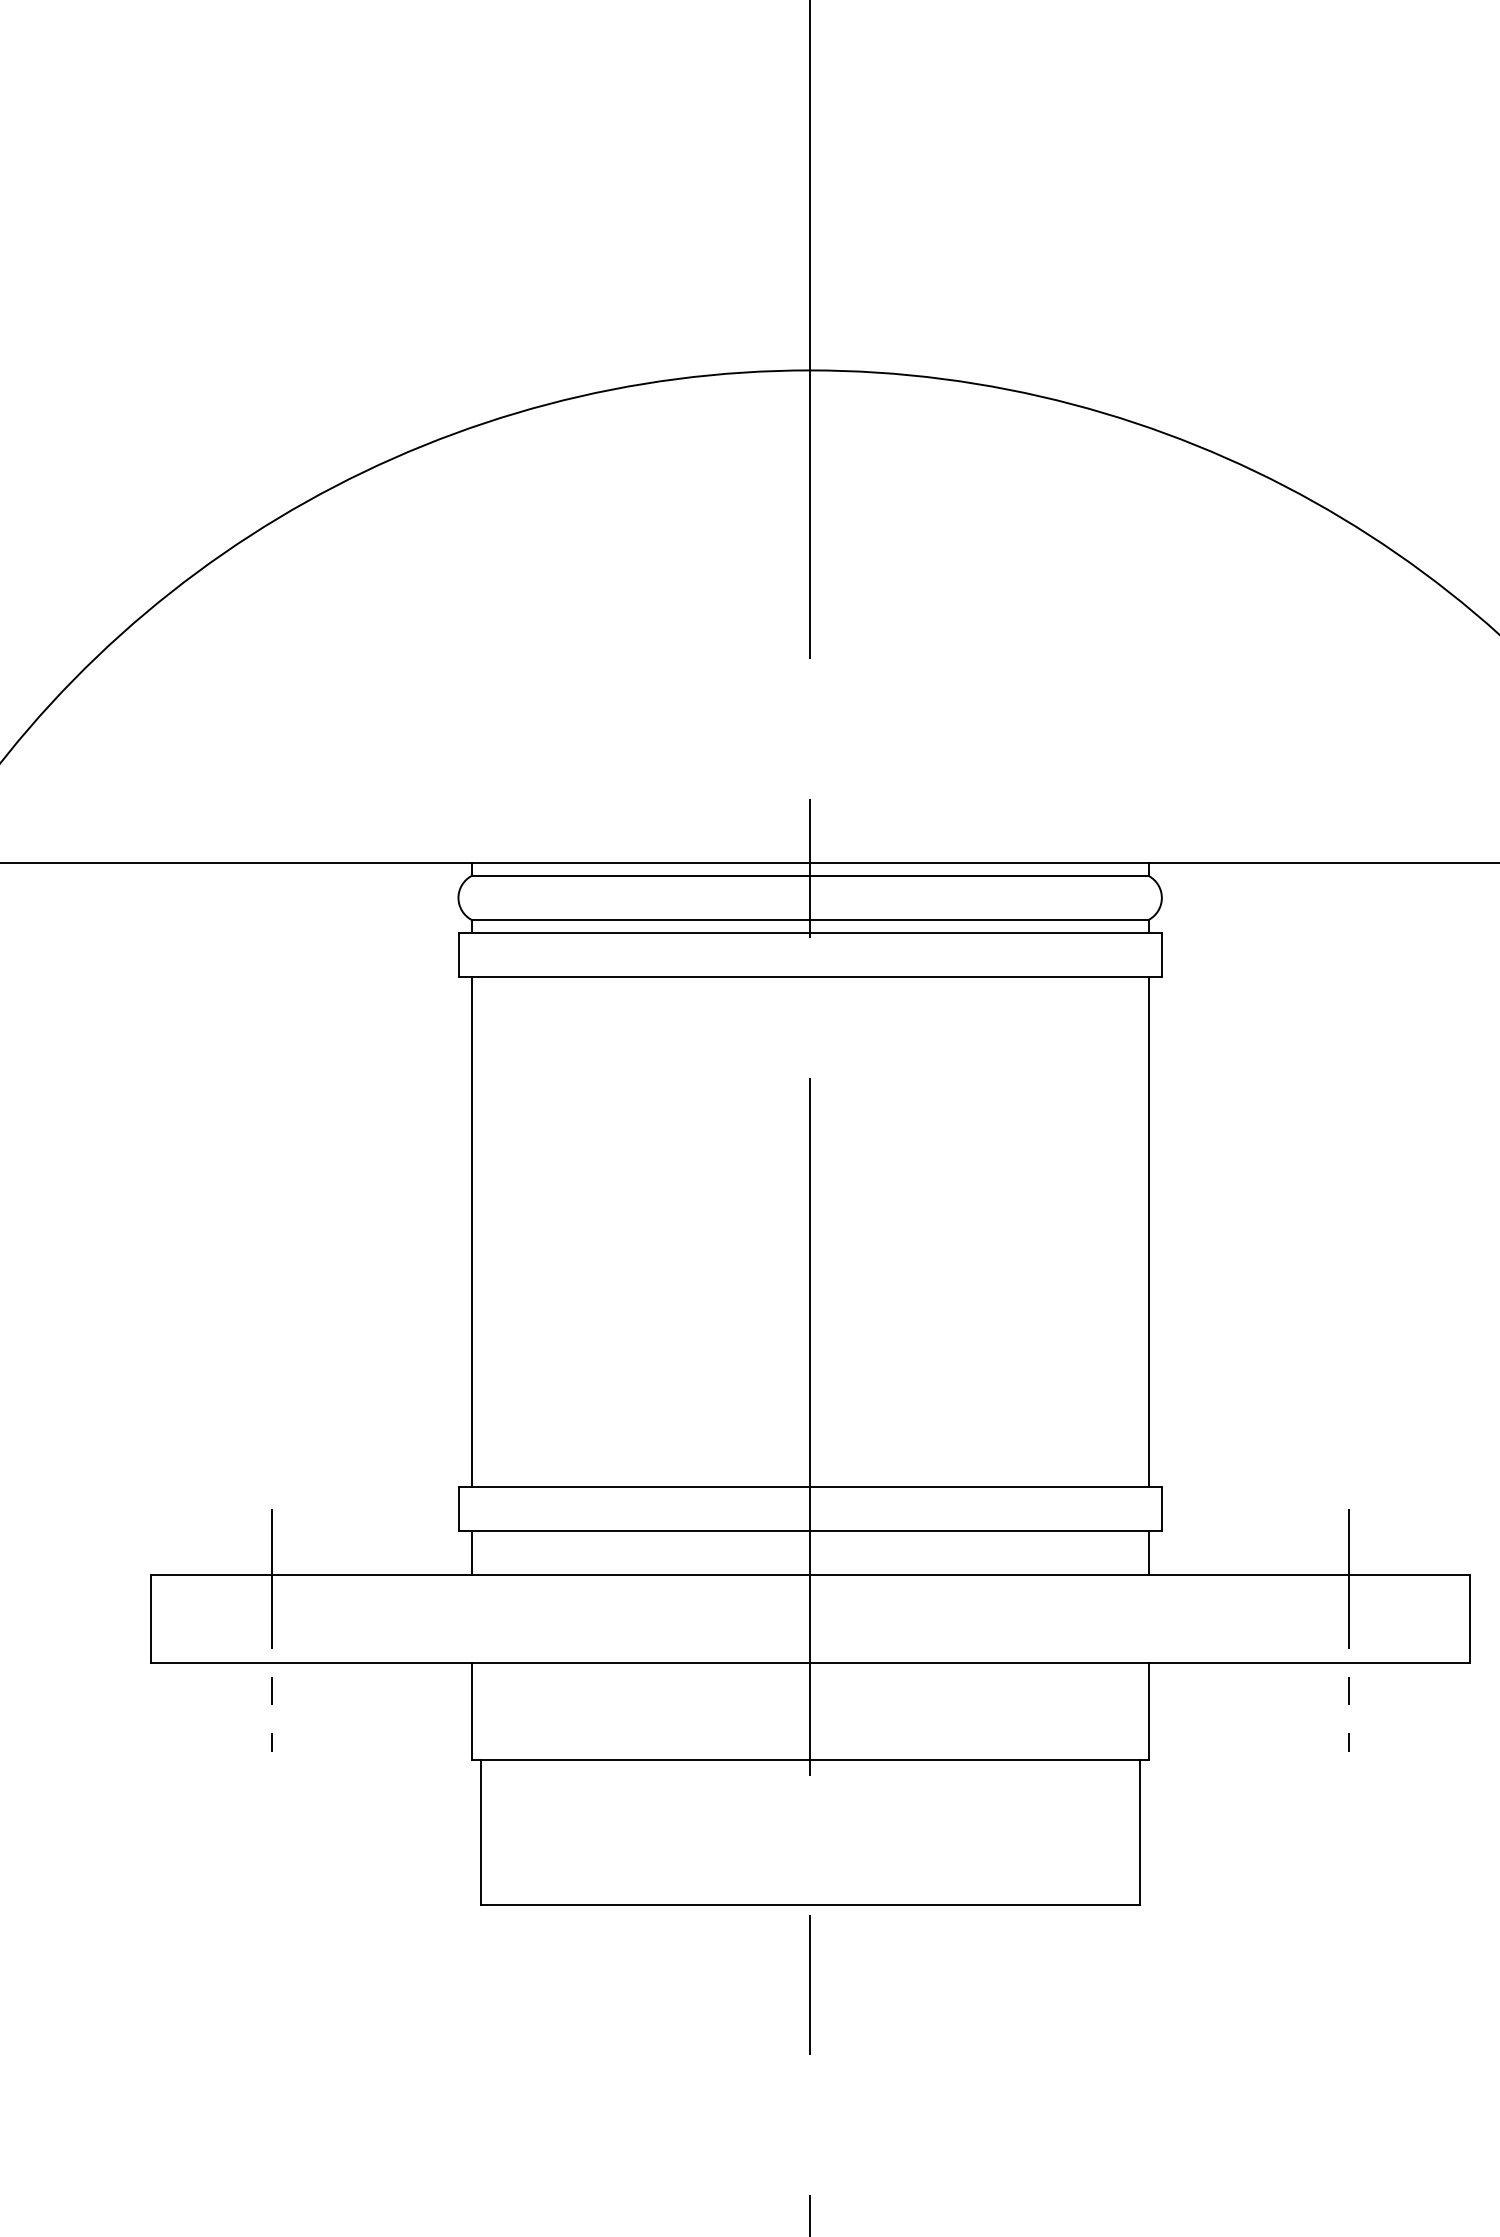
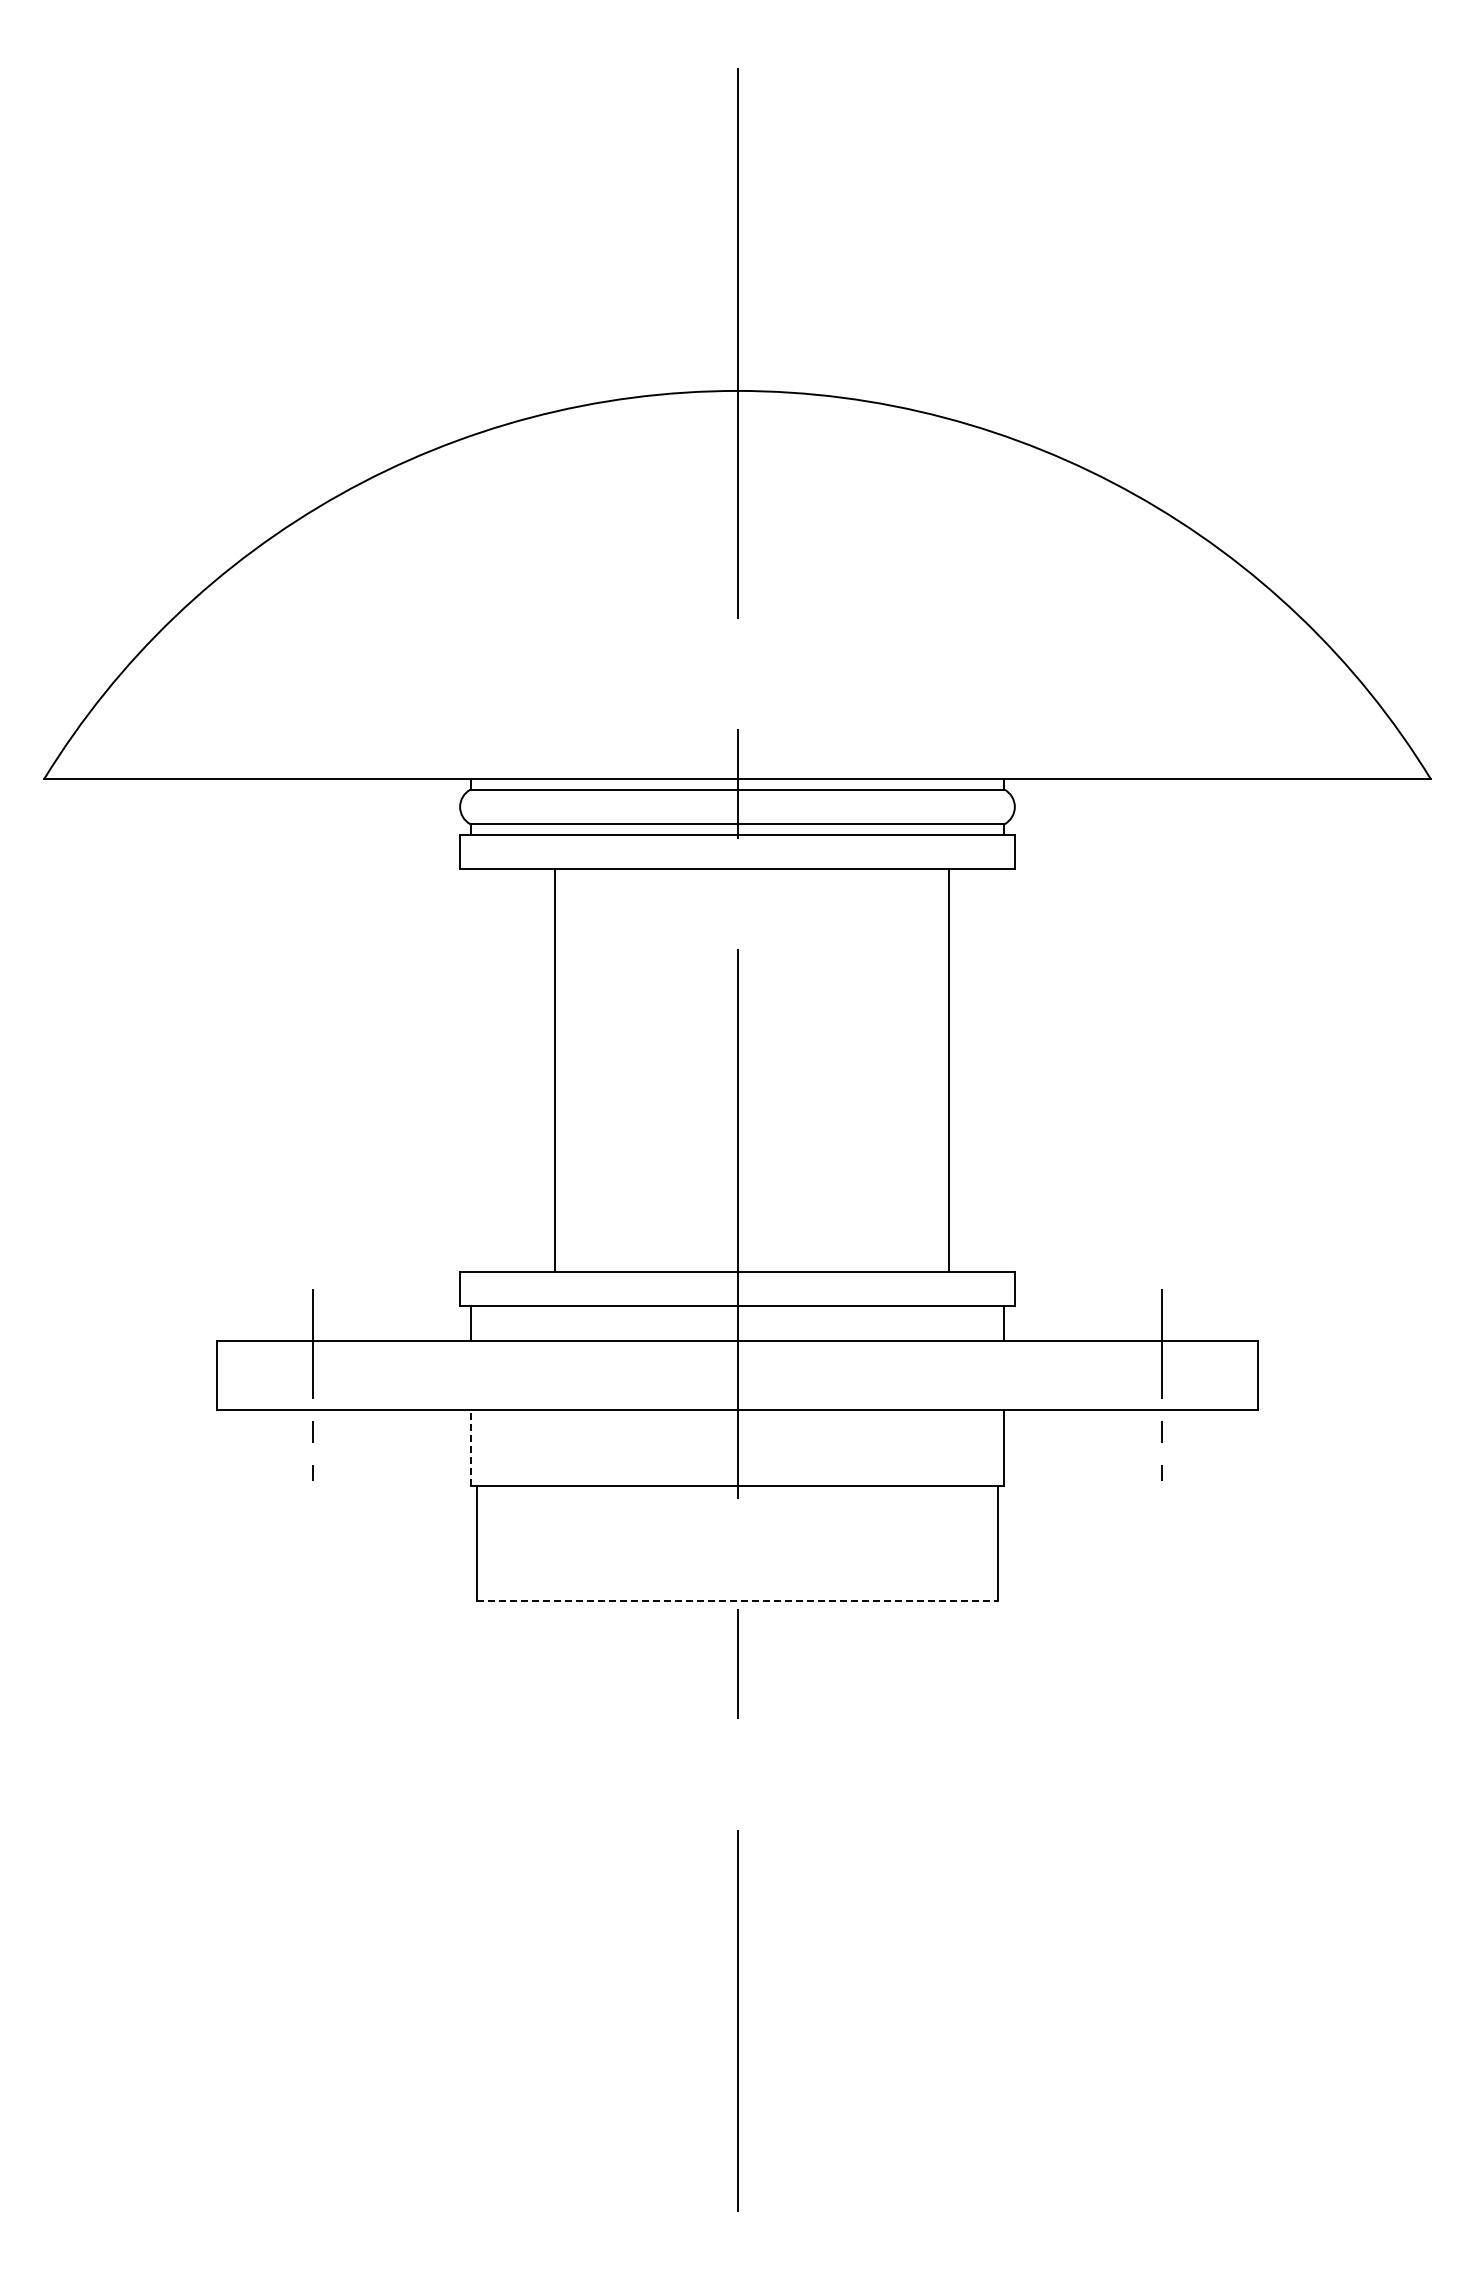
line: (471, 1232) -> (554, 1070), moved
line: (1148, 1232) -> (949, 1070), moved
line: (471, 1710) -> (470, 1447), solid -> dashed
line: (811, 1904) -> (738, 1600), solid -> dashed

